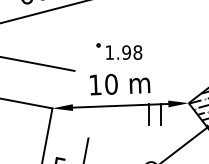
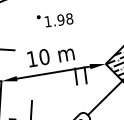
part: (119, 51) -> (55, 19), moved

